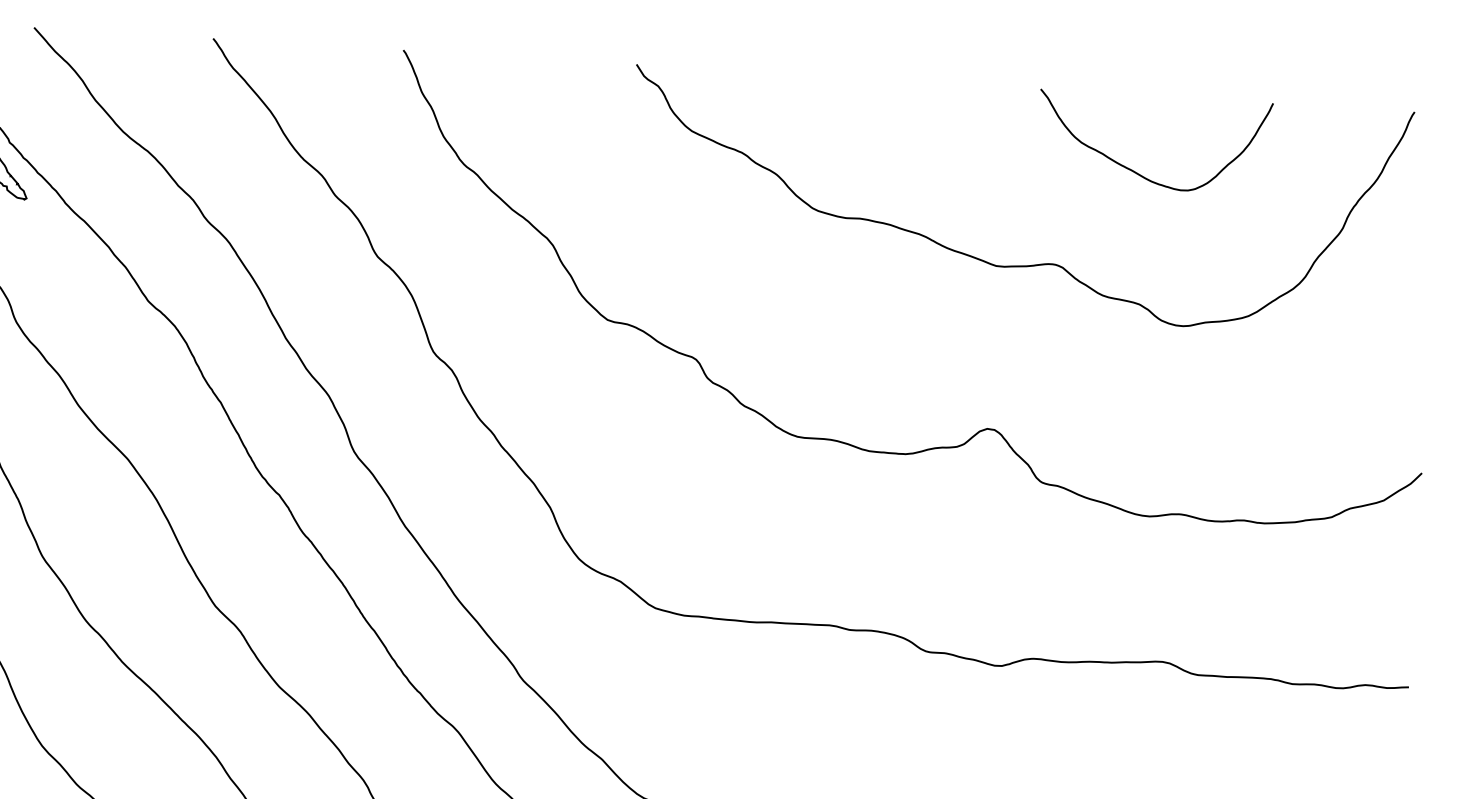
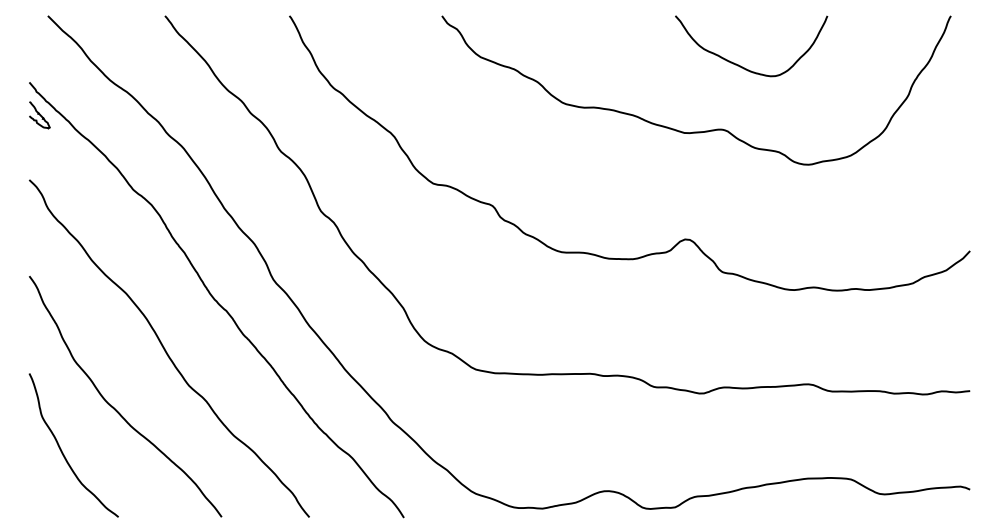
curve: (1138, 172) -> (742, 66), moved

